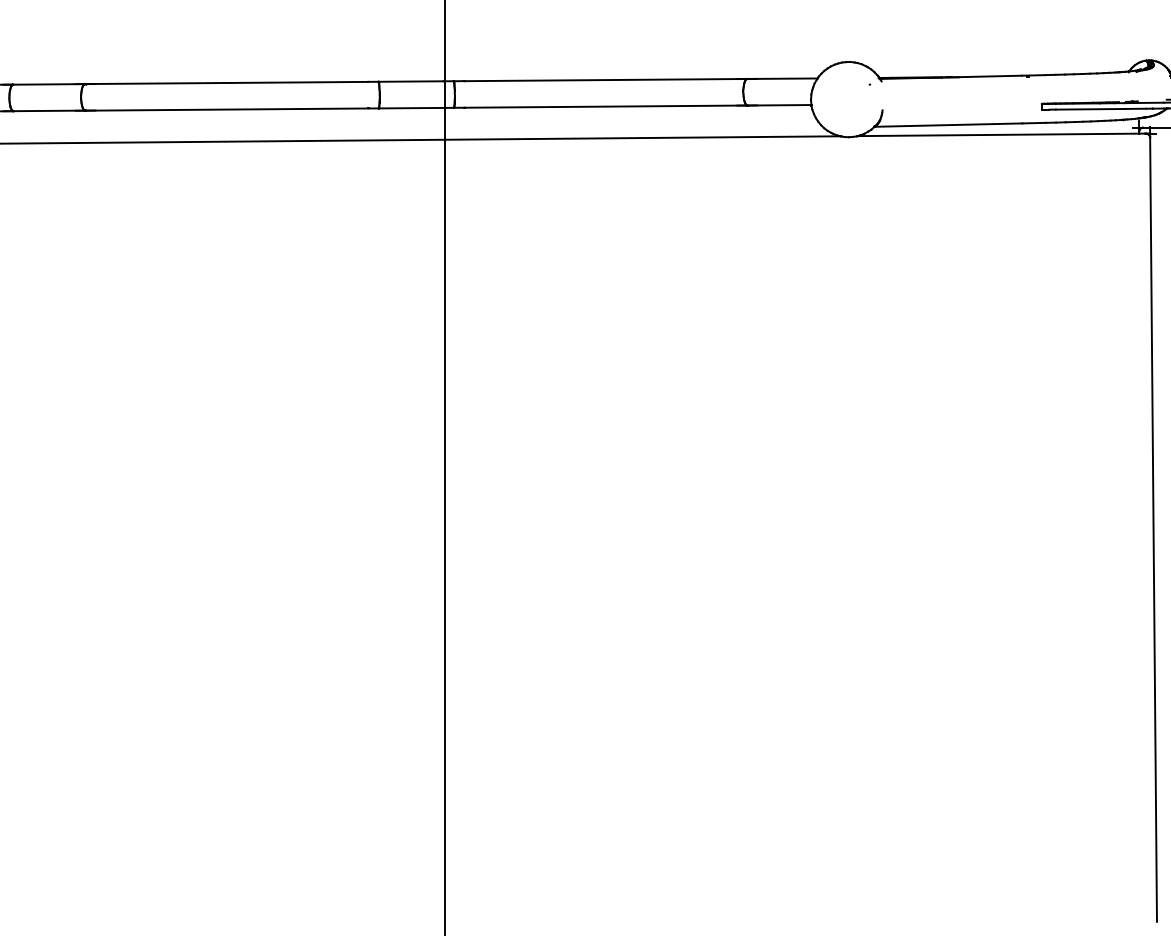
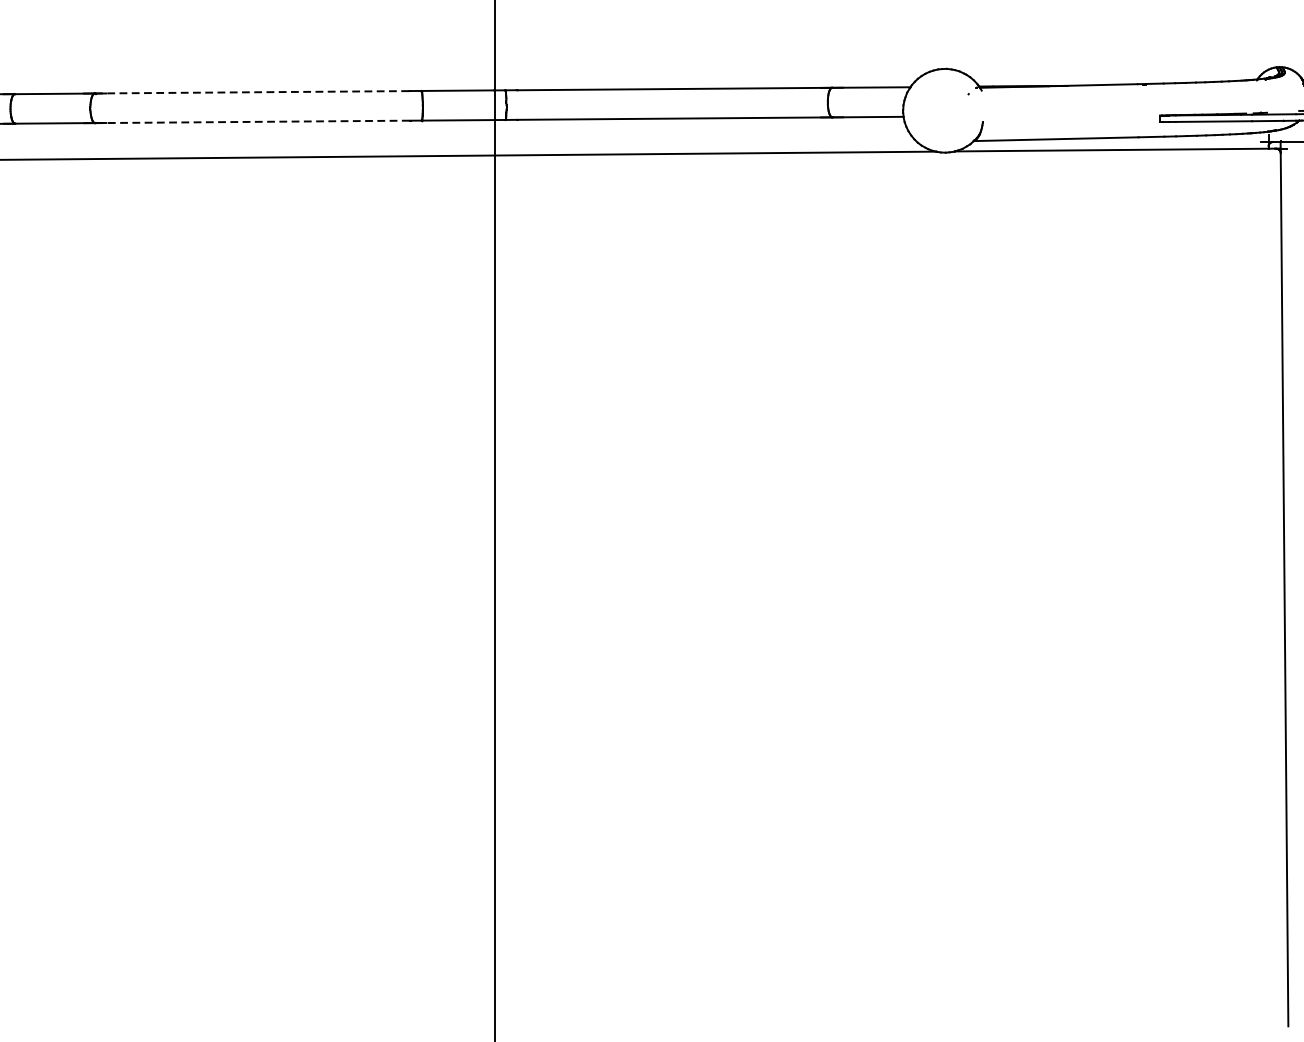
line: (226, 82) -> (252, 91), solid -> dashed
line: (226, 109) -> (252, 121), solid -> dashed

